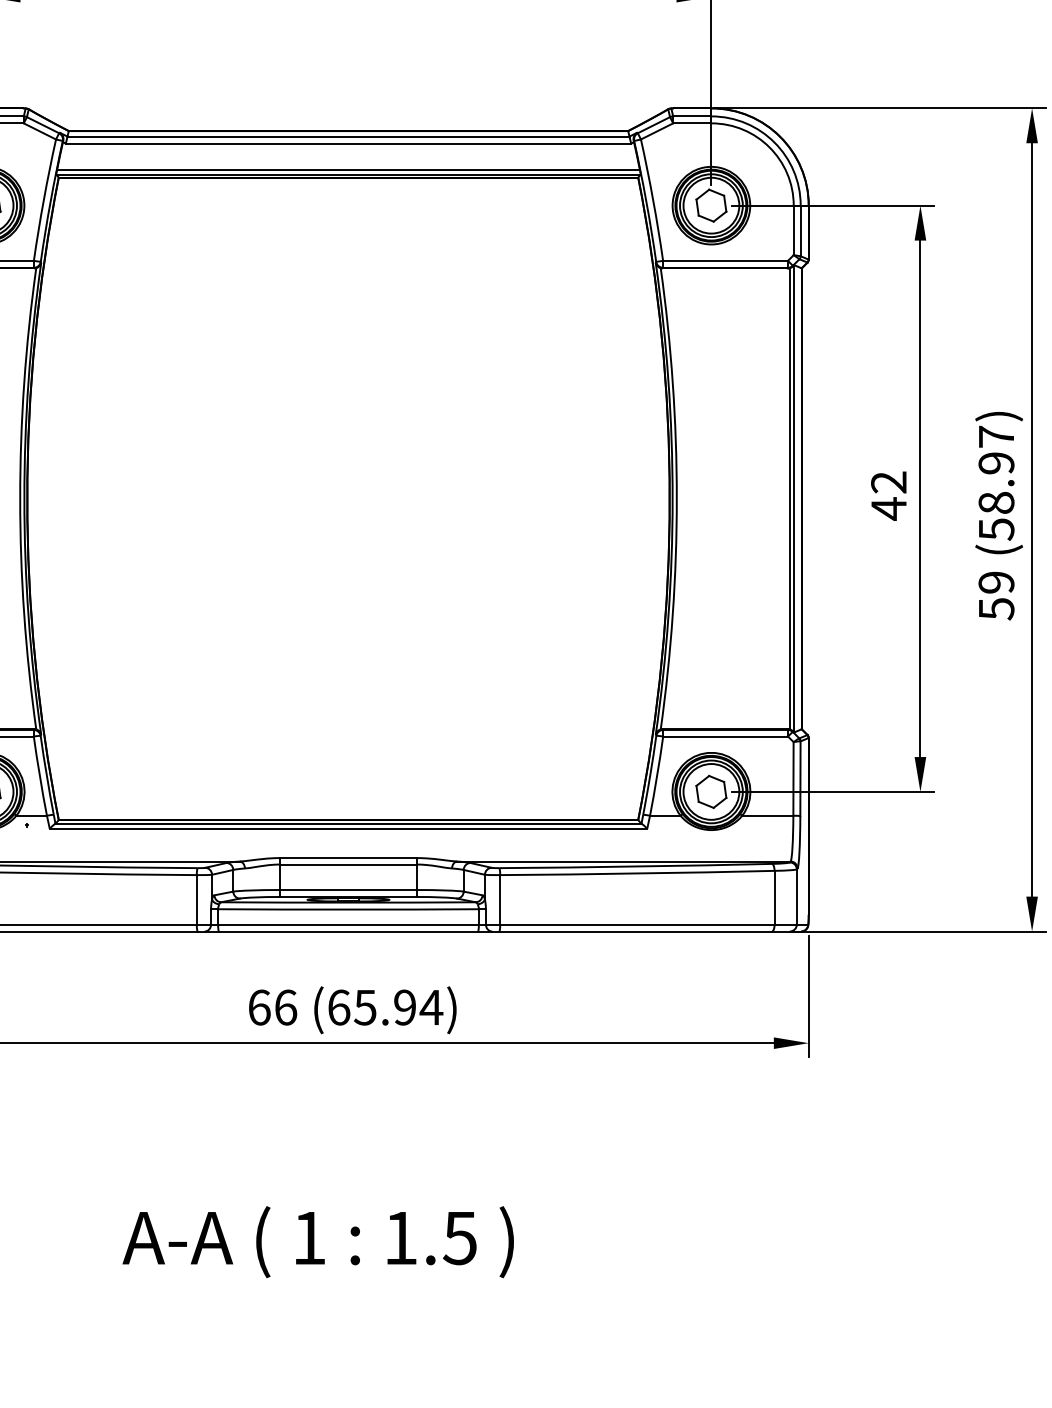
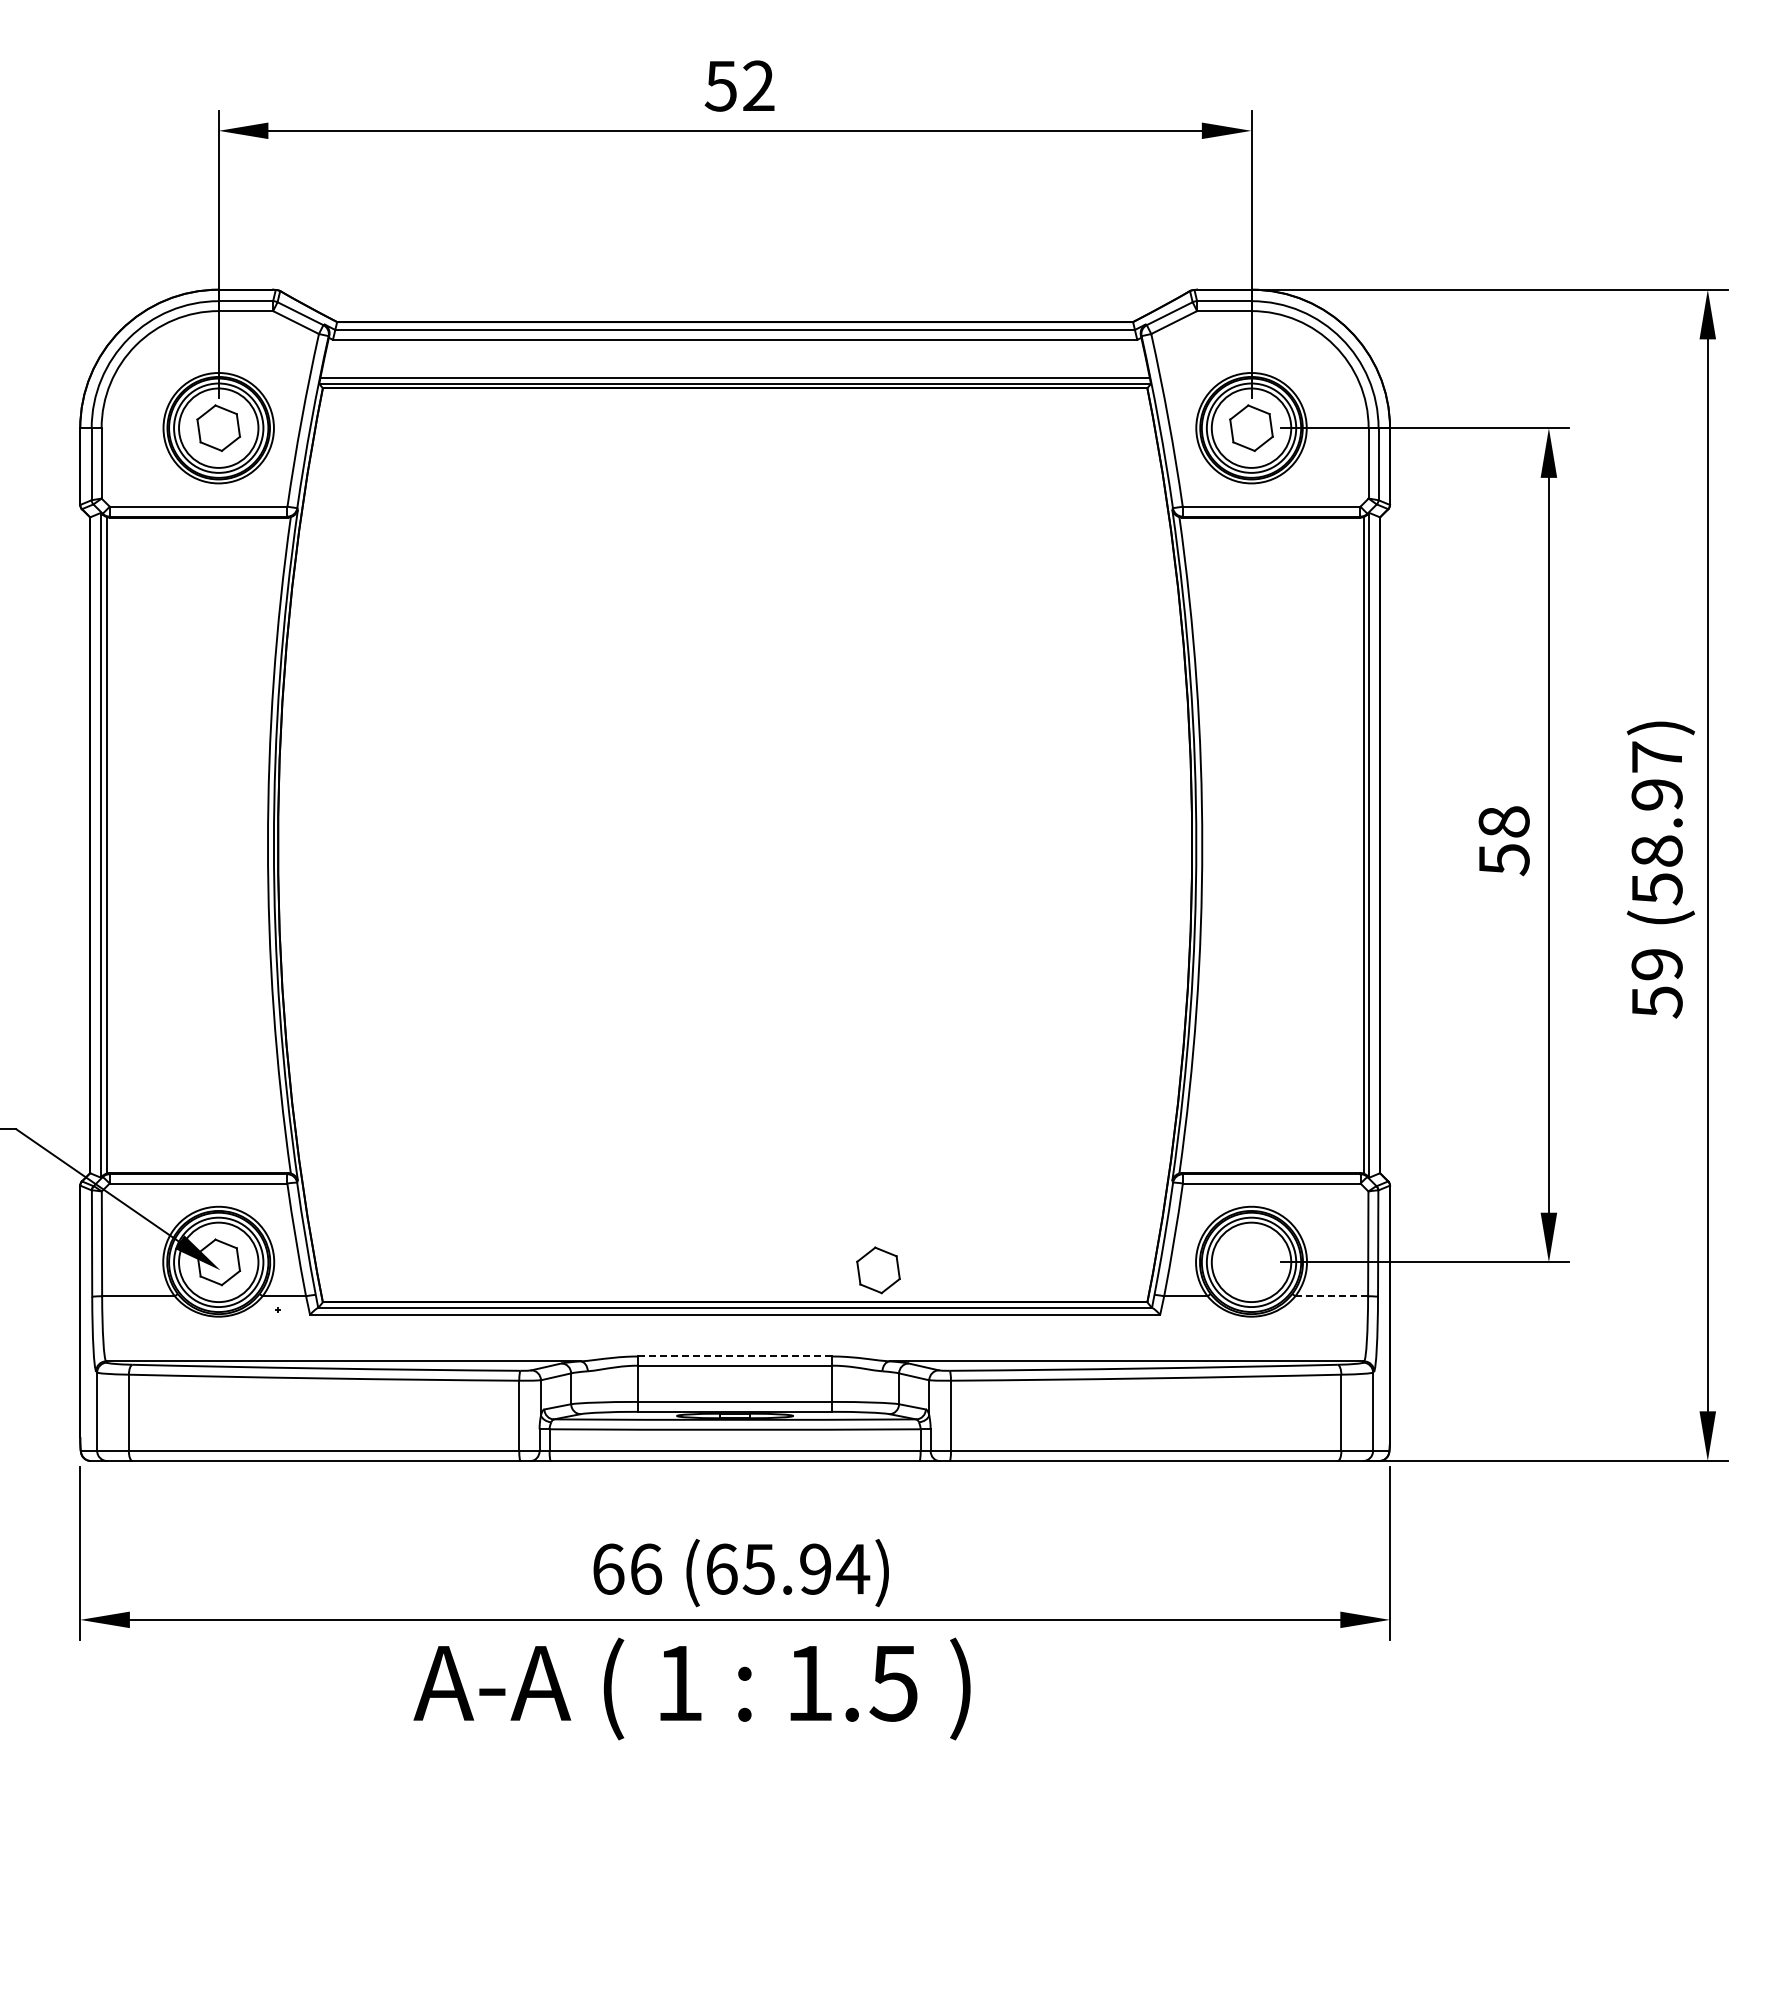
text: (888, 496) -> (1503, 841), 42 -> 58
part: (711, 792) -> (878, 1270), moved
line: (768, 815) -> (1332, 1296), solid -> dashed
line: (348, 858) -> (735, 1356), solid -> dashed
text: (317, 1241) -> (691, 1688), moved

